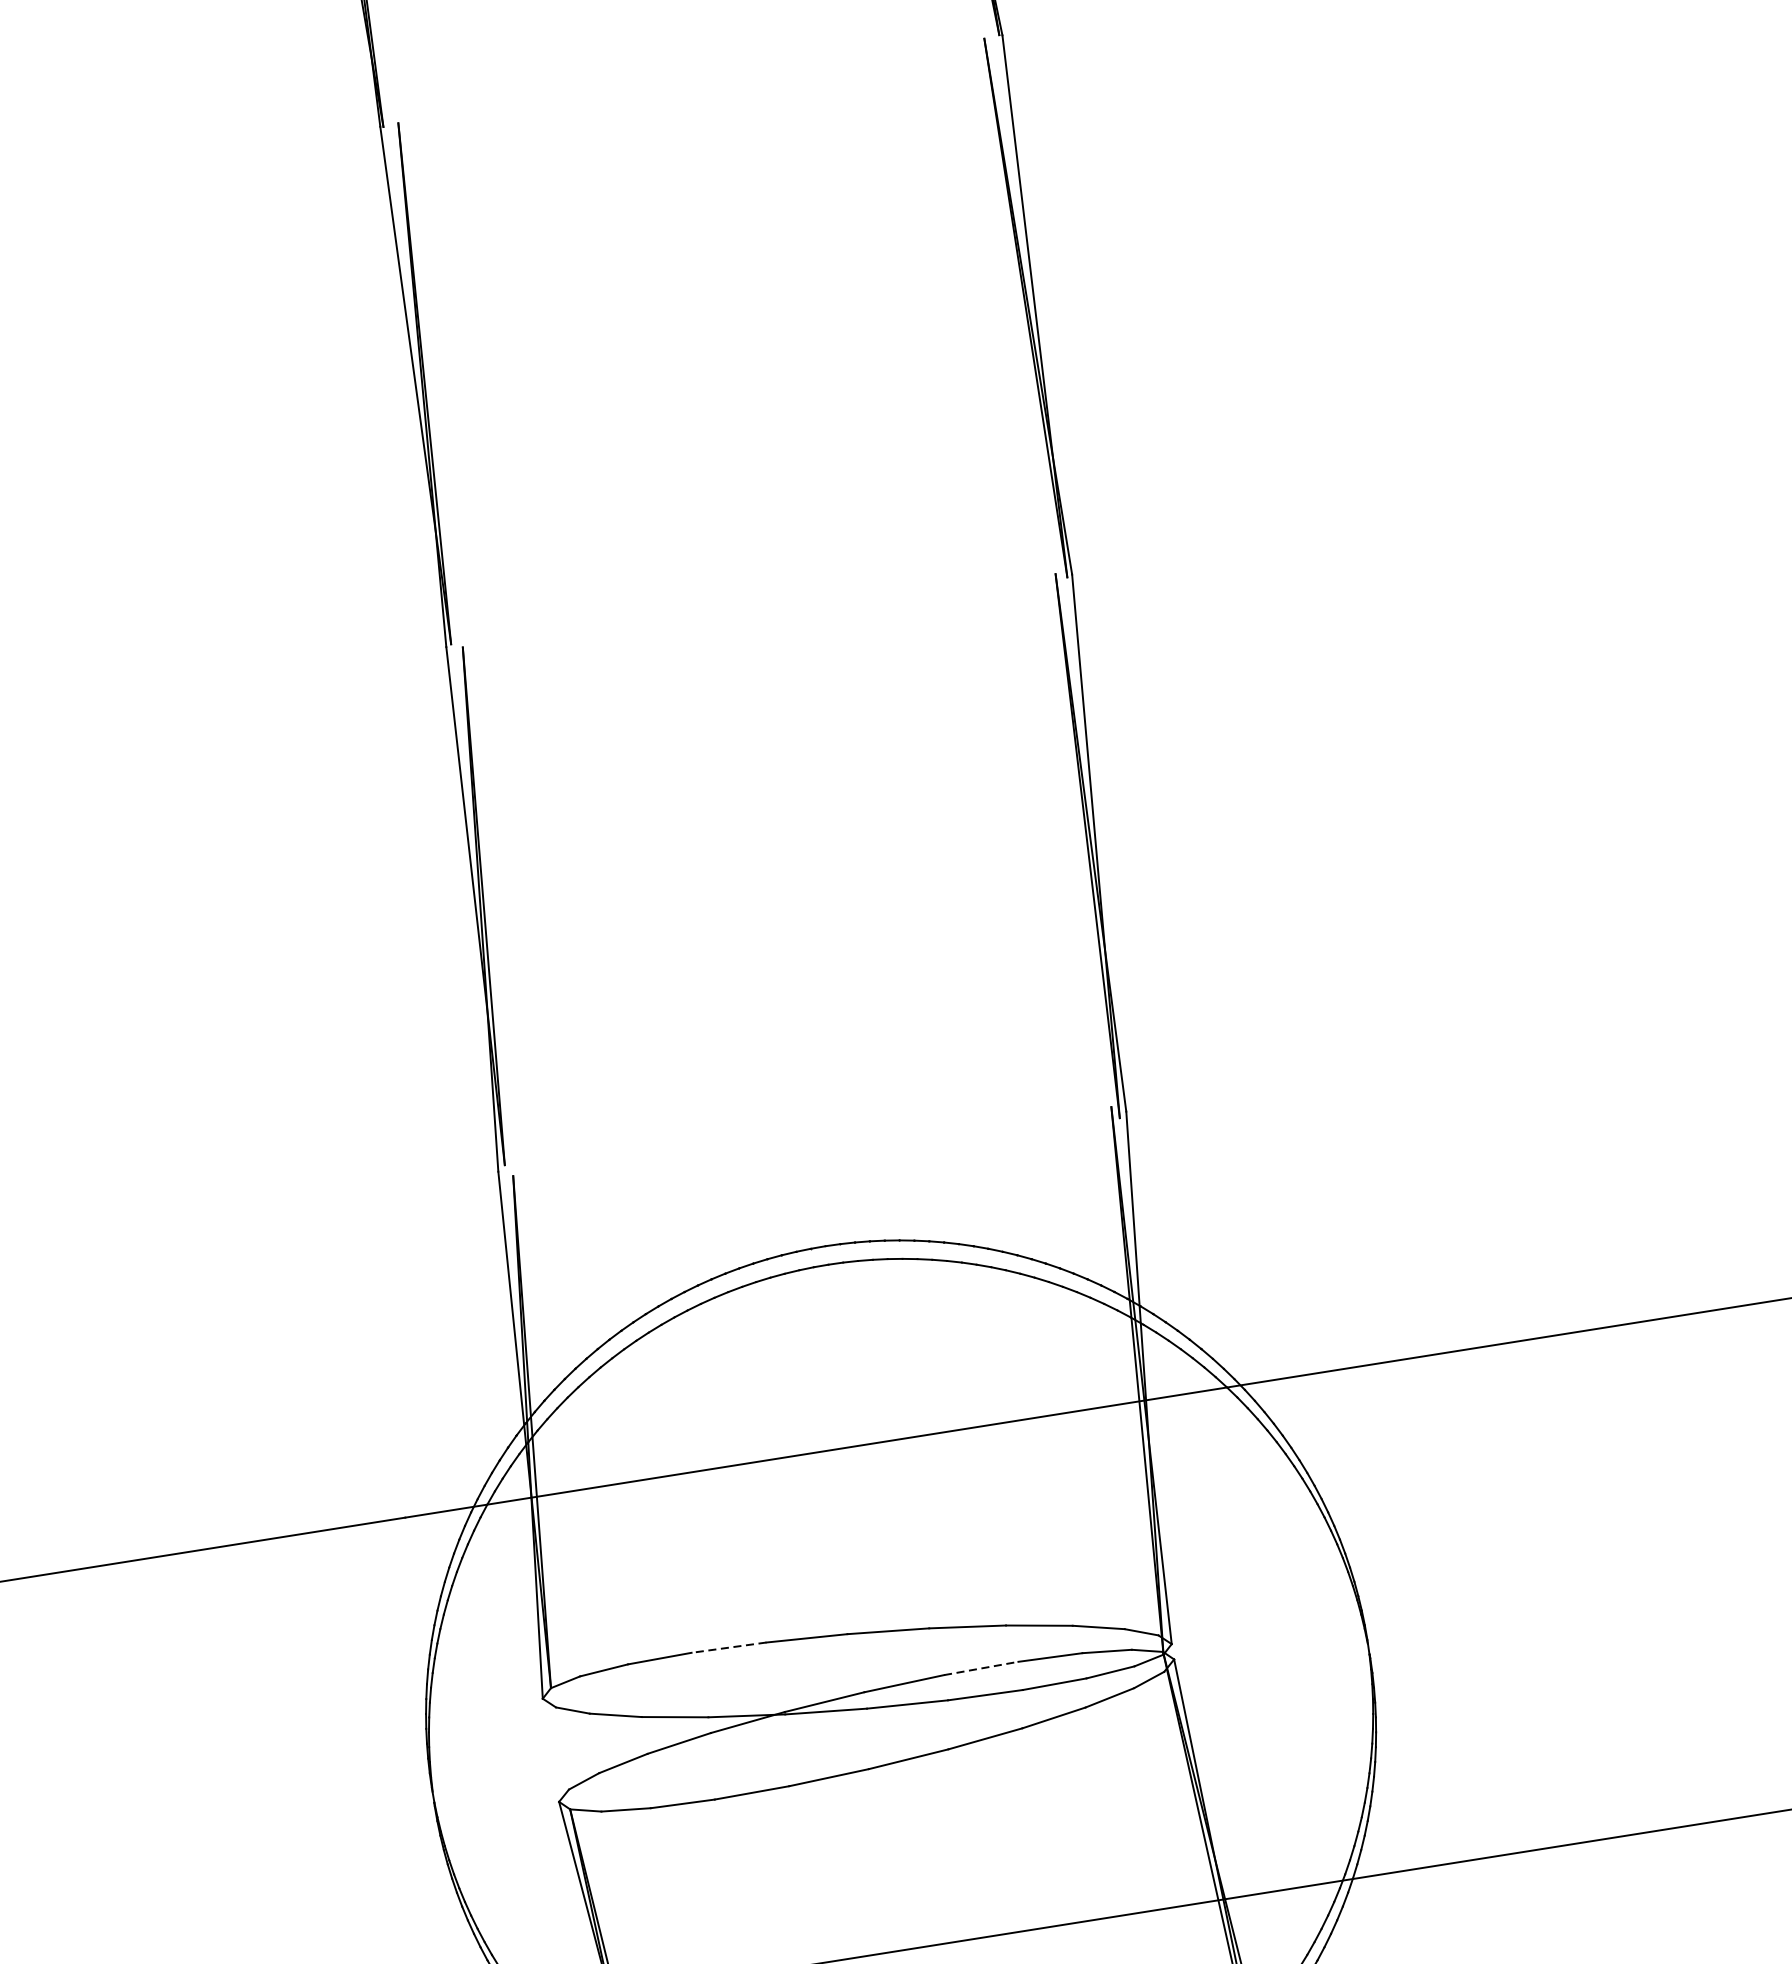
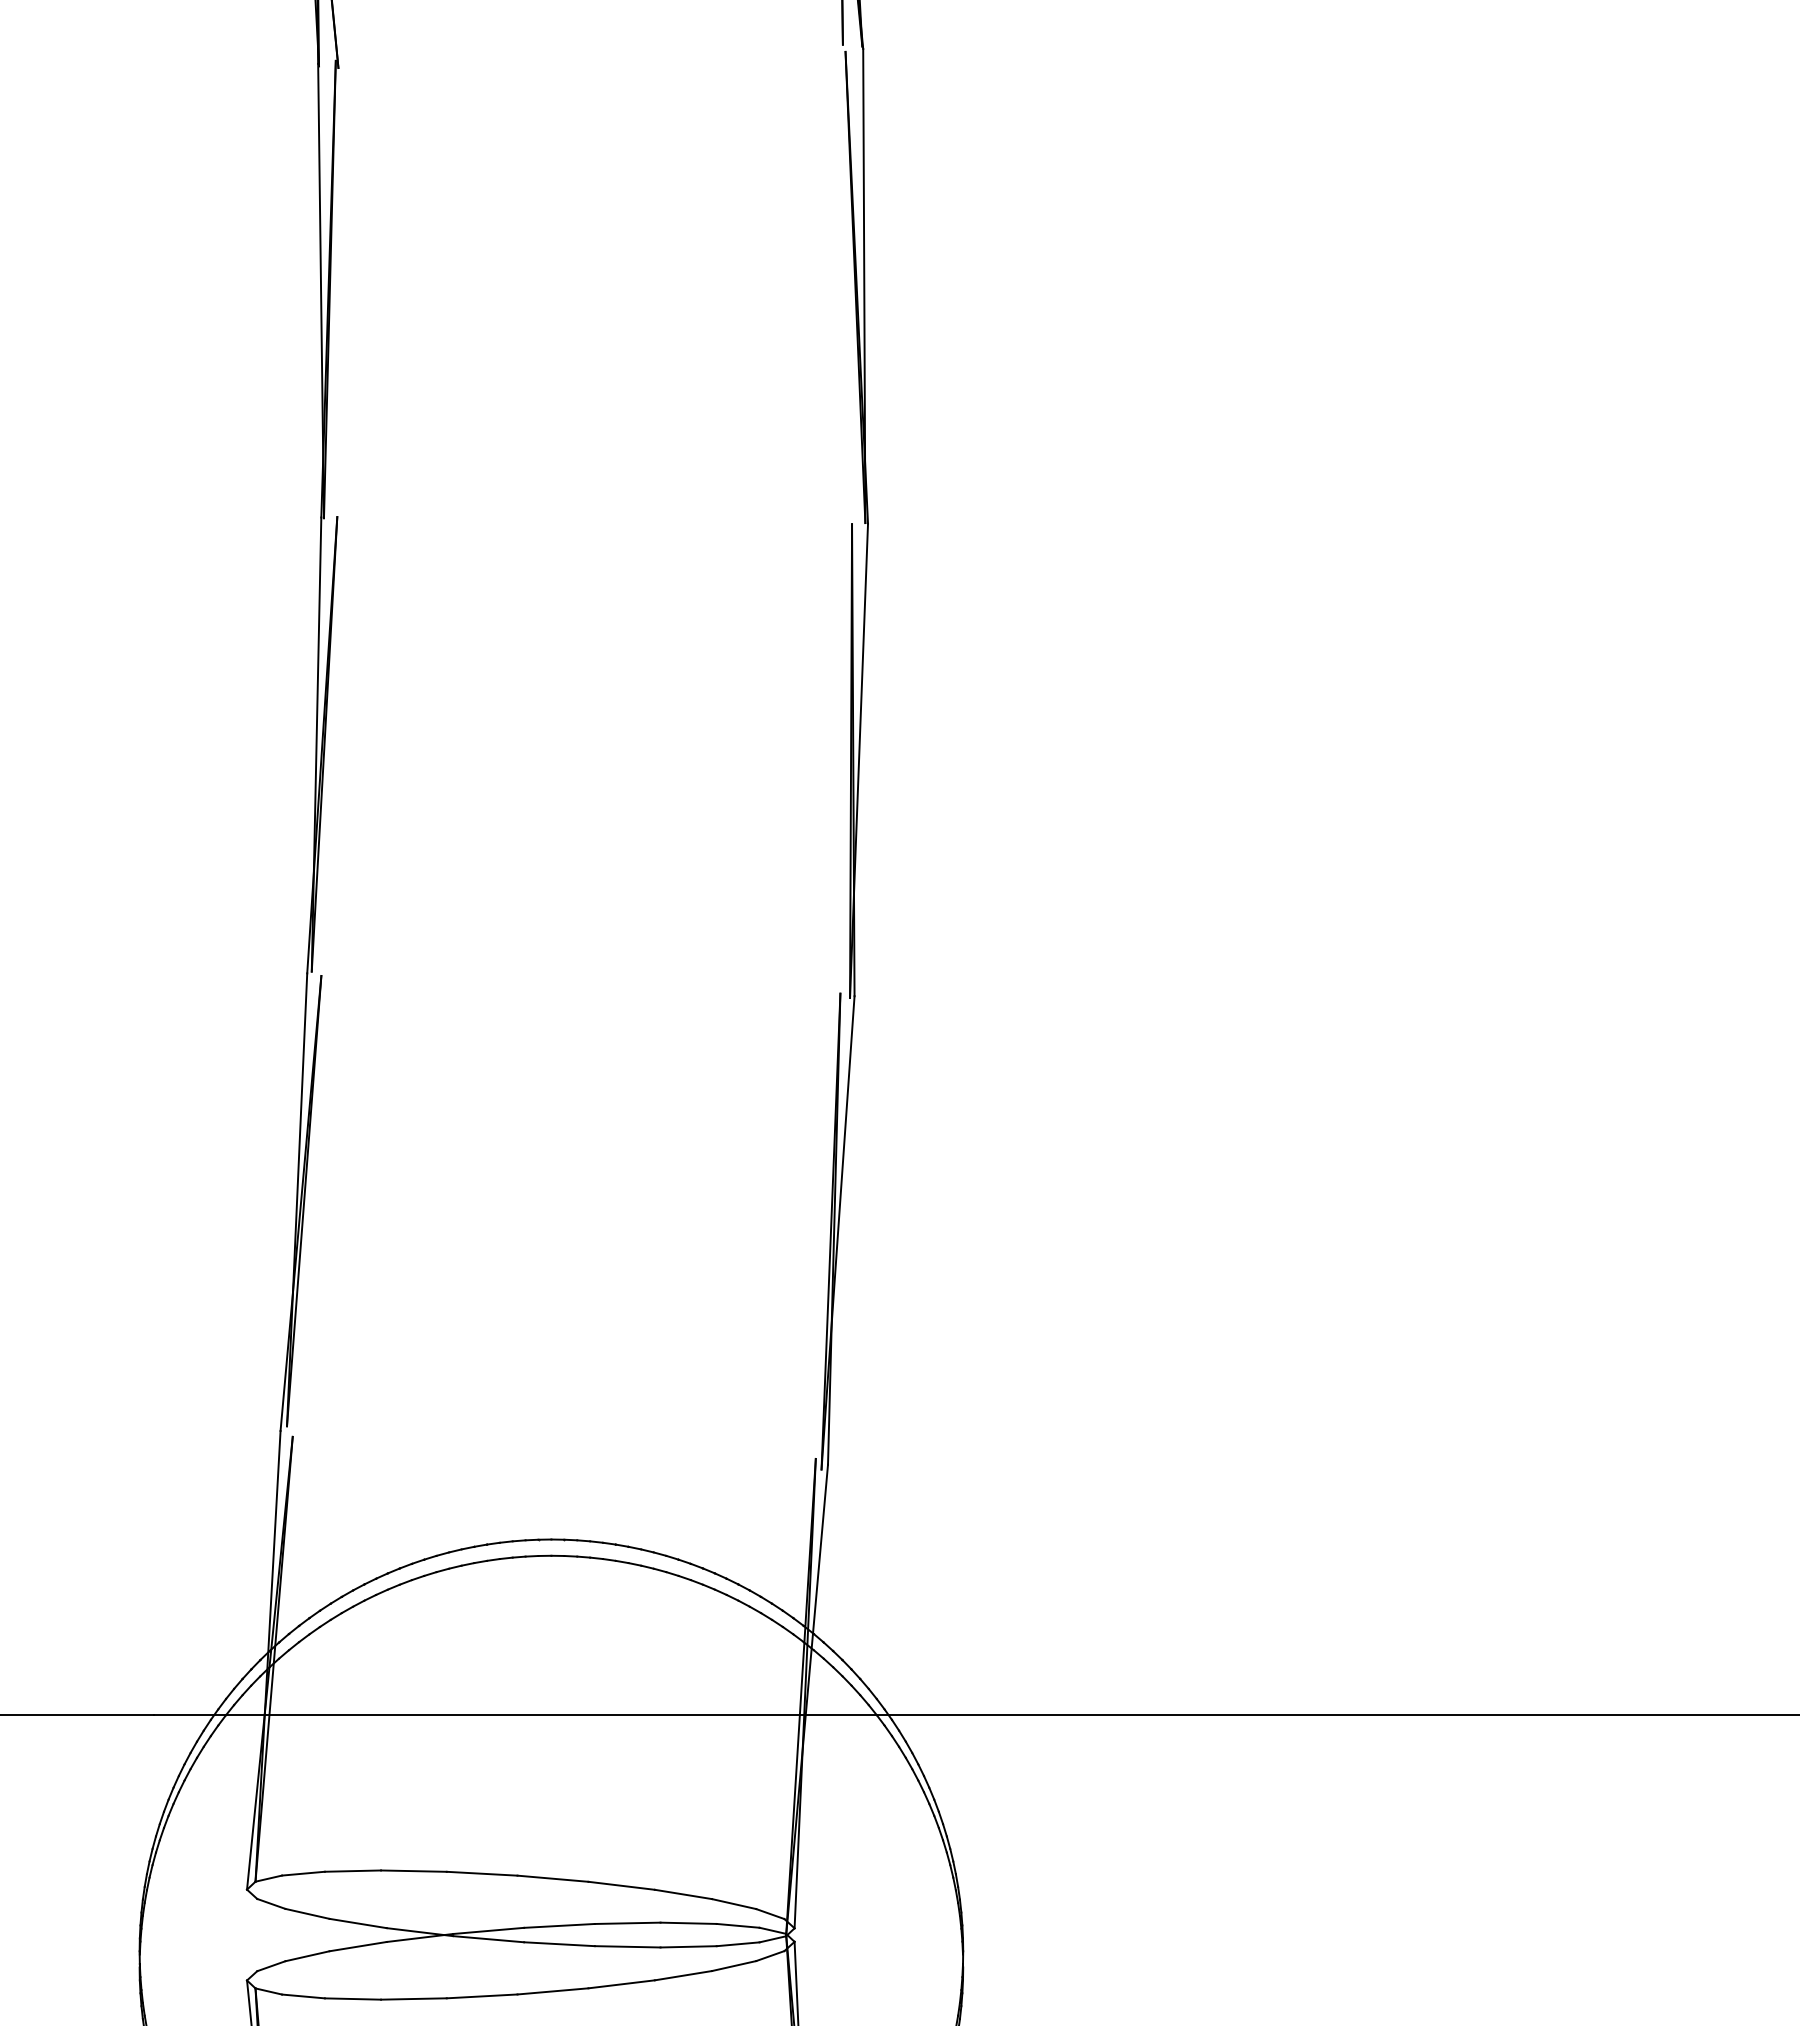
line: (728, 1648) -> (413, 1871), dashed -> solid
line: (981, 1668) -> (627, 1923), dashed -> solid

